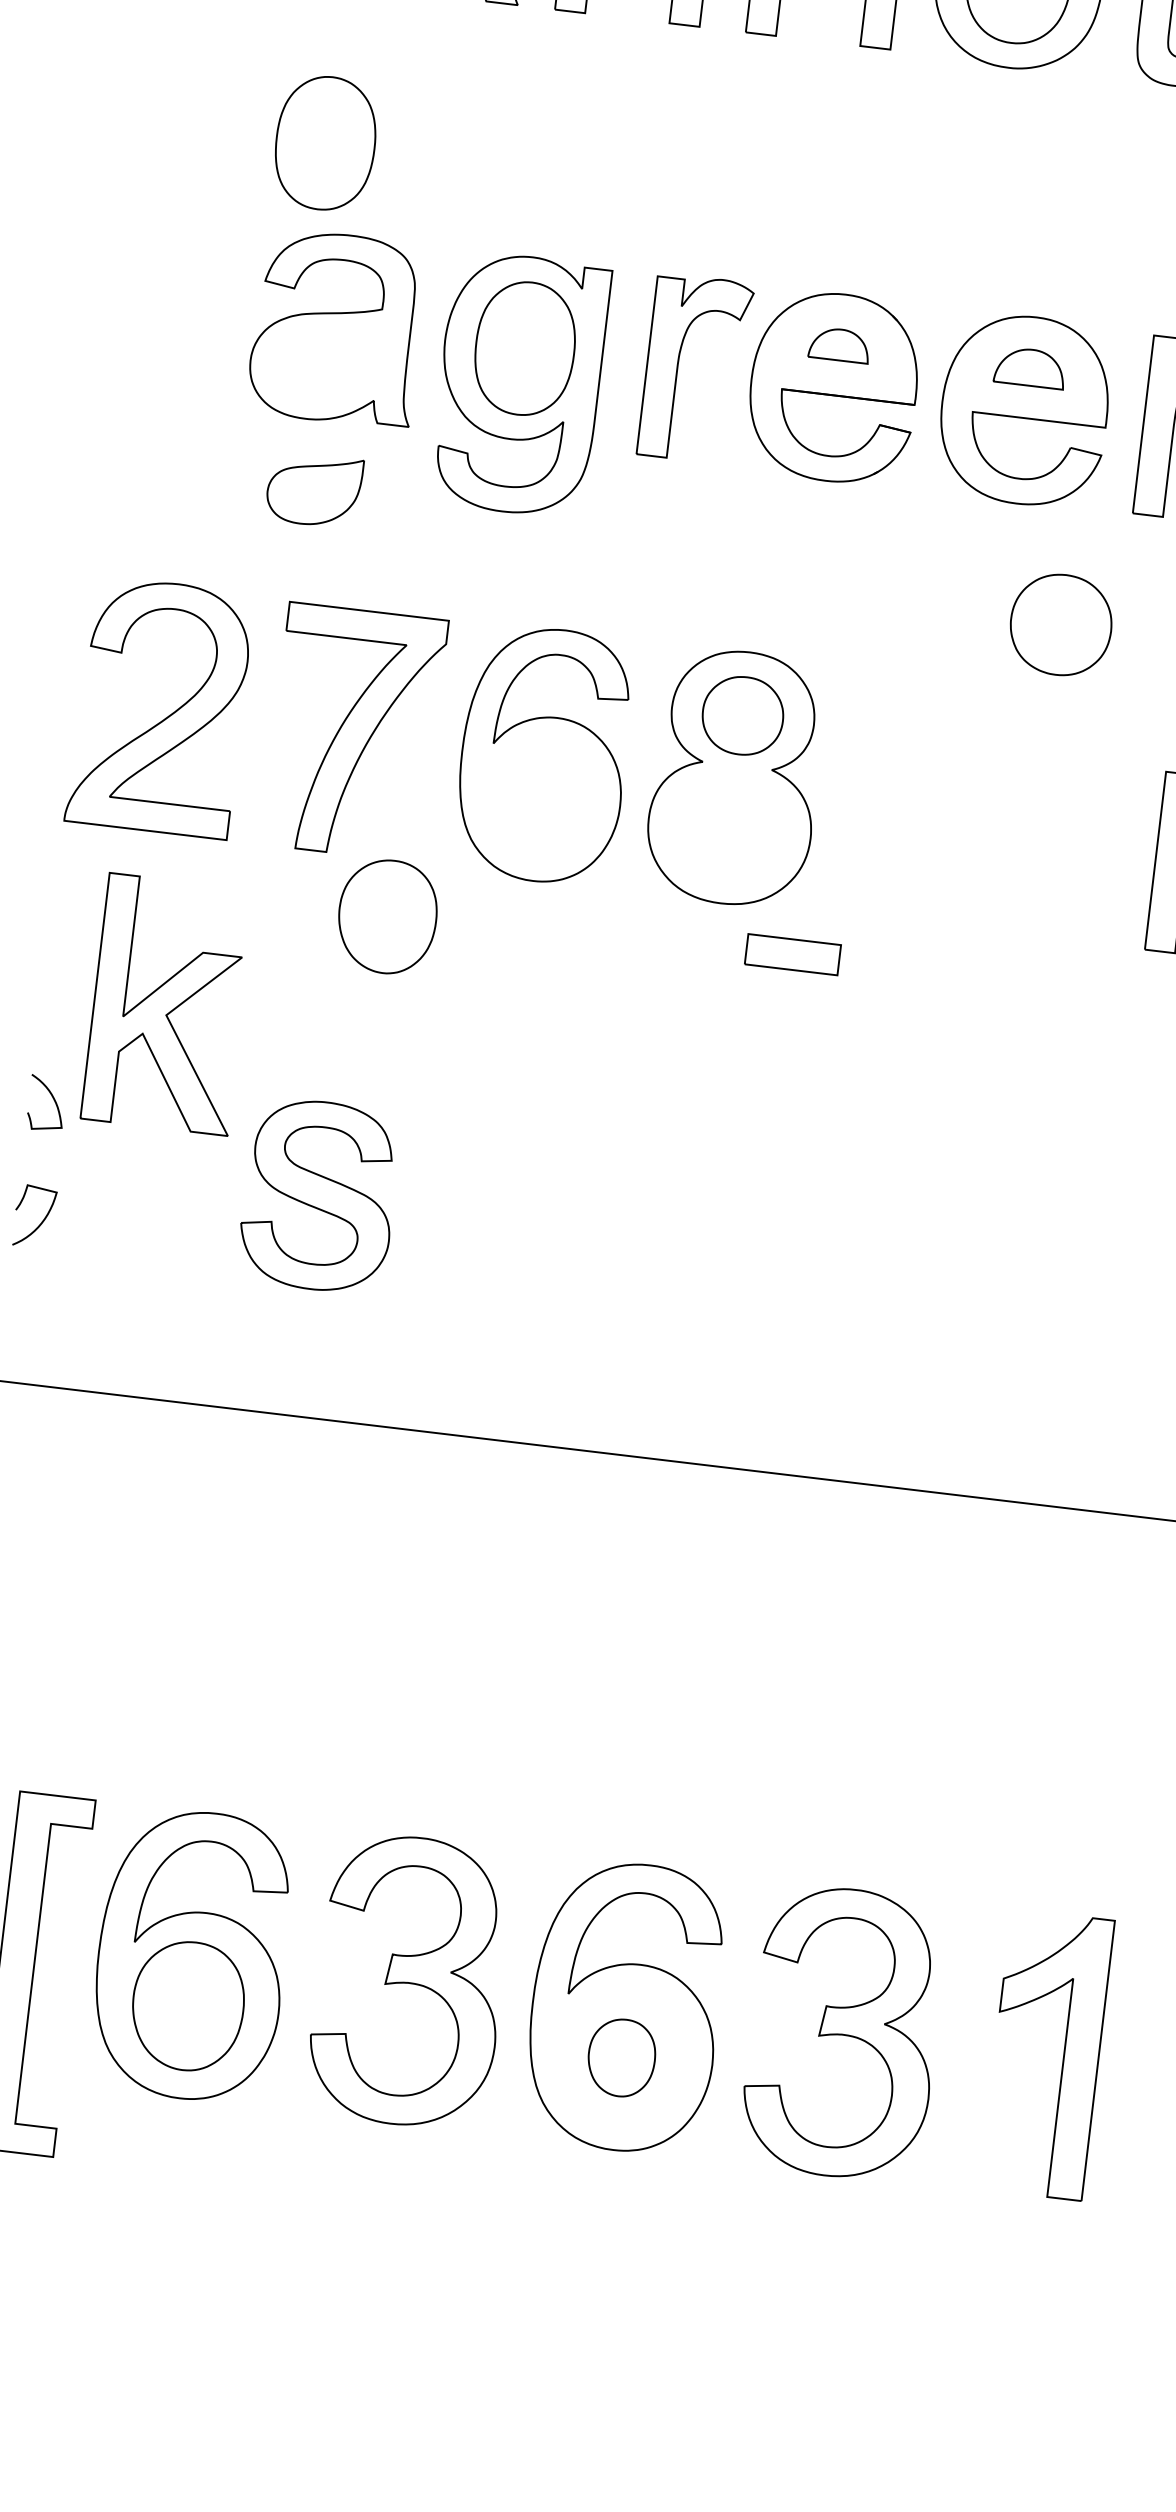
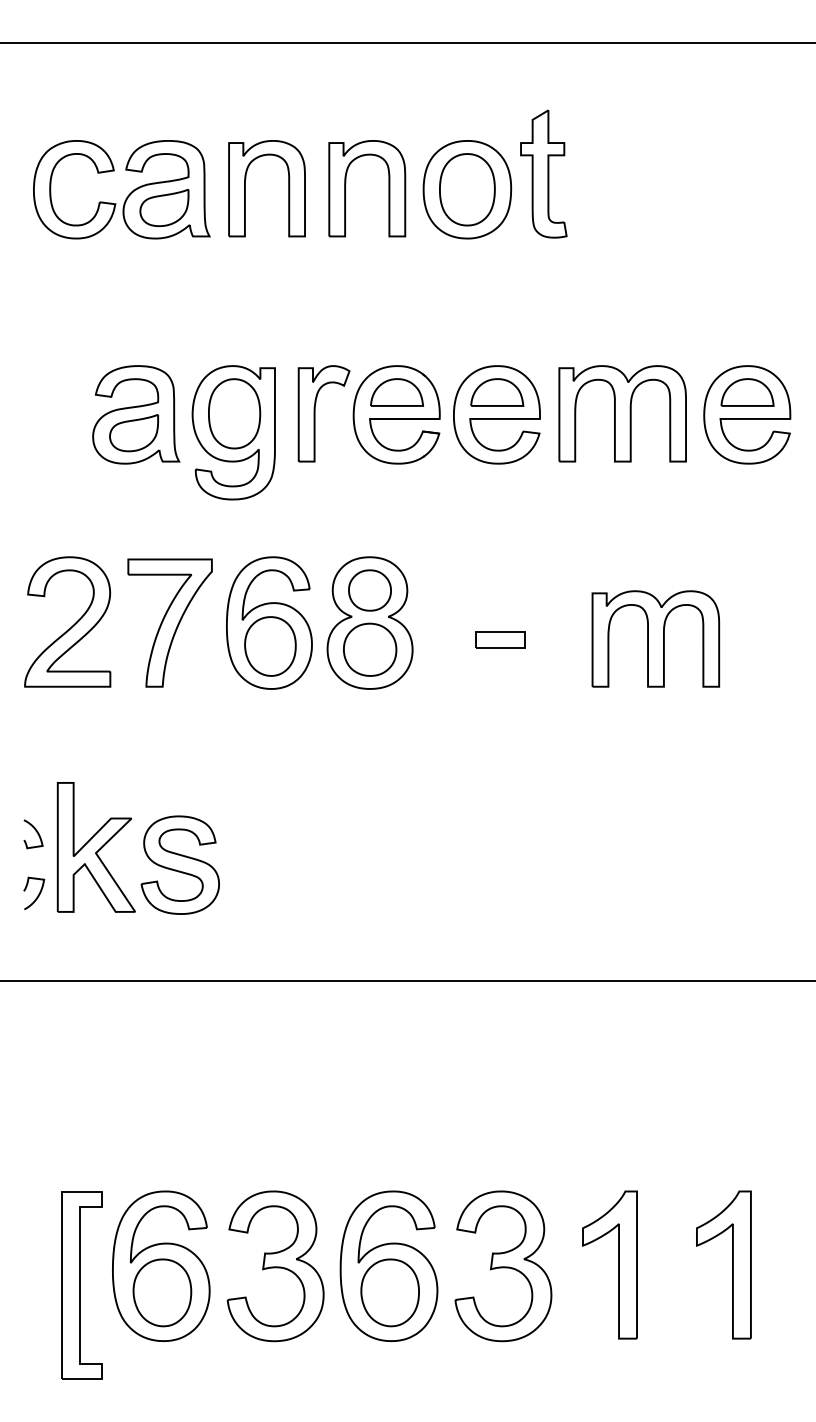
part: (325, 142) -> (118, 319), removed
part: (840, 345) -> (397, 392), size x1.67
part: (1030, 367) -> (497, 392), size x1.43
part: (313, 490) -> (133, 433), moved
part: (1061, 624) -> (370, 649), moved
part: (387, 916) -> (270, 646), moved
part: (792, 953) -> (500, 639), moved
part: (166, 1004) -> (95, 847), moved
part: (620, 2056) -> (389, 1292), size x1.67

